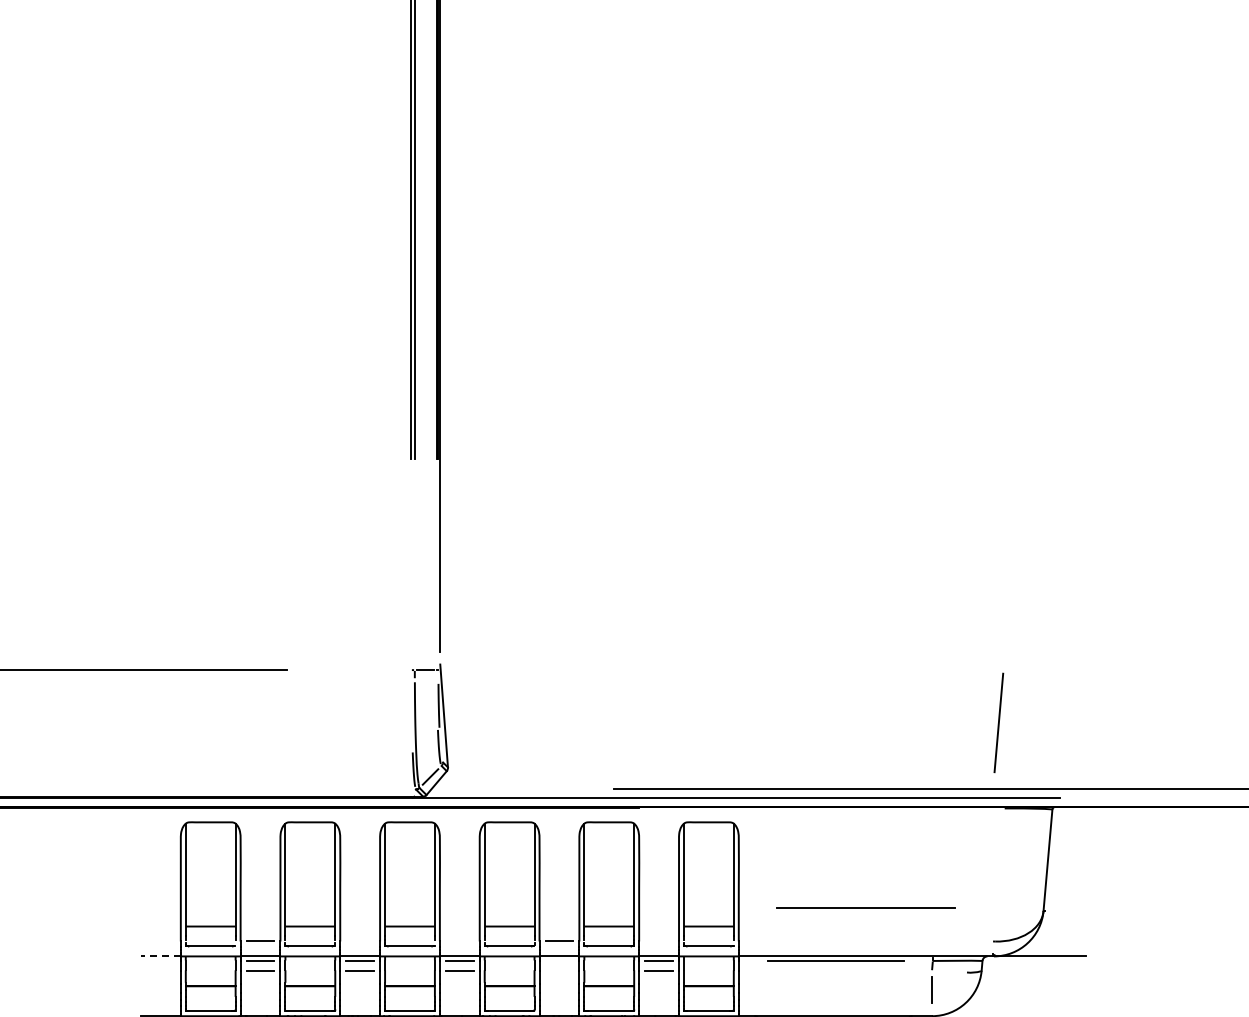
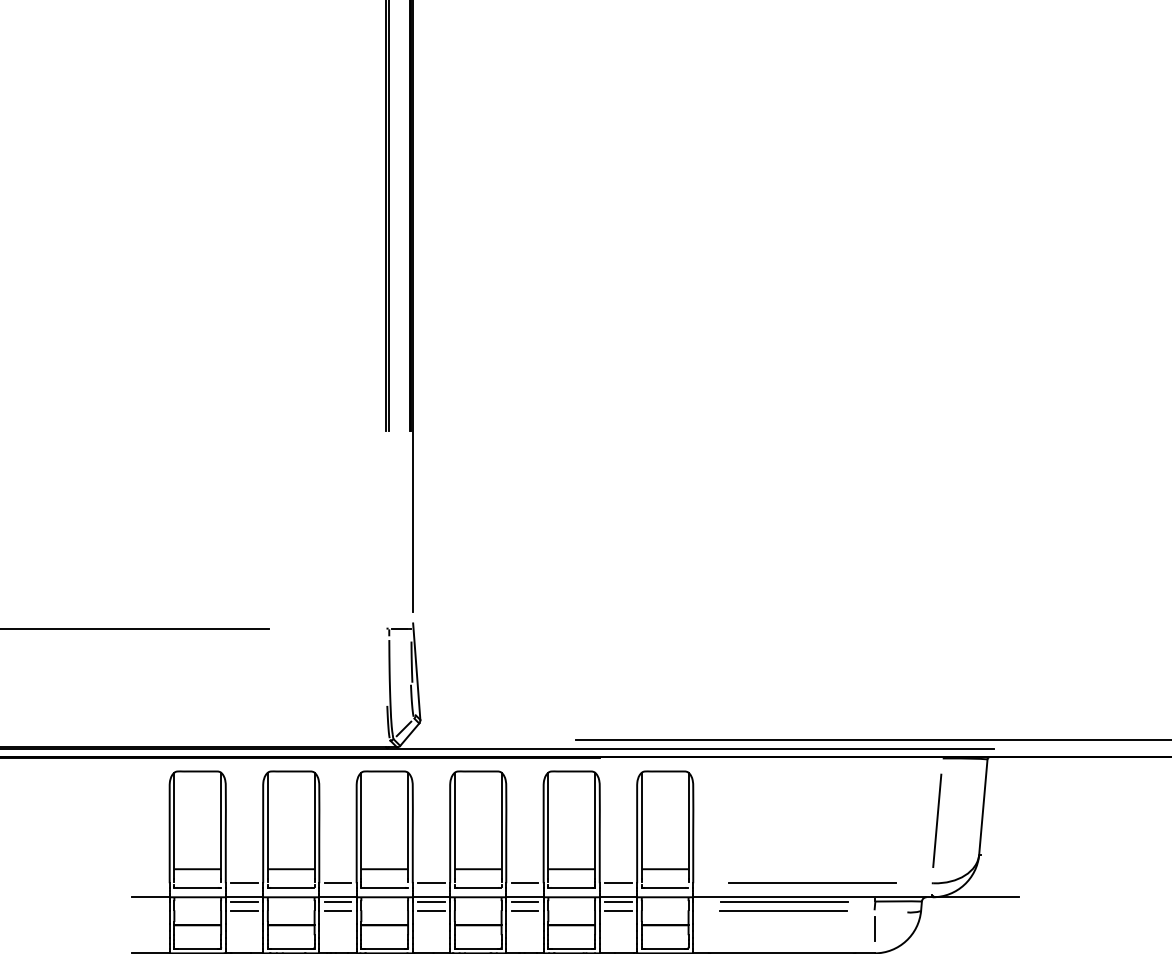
line: (998, 722) -> (936, 820), moved
line: (865, 907) -> (812, 882), moved
line: (360, 941) -> (338, 883), added
line: (459, 941) -> (431, 883), added
line: (659, 941) -> (618, 883), added
line: (160, 956) -> (150, 897), dashed -> solid
line: (559, 960) -> (525, 901), added
line: (559, 970) -> (525, 910), added
line: (835, 970) -> (783, 910), added

